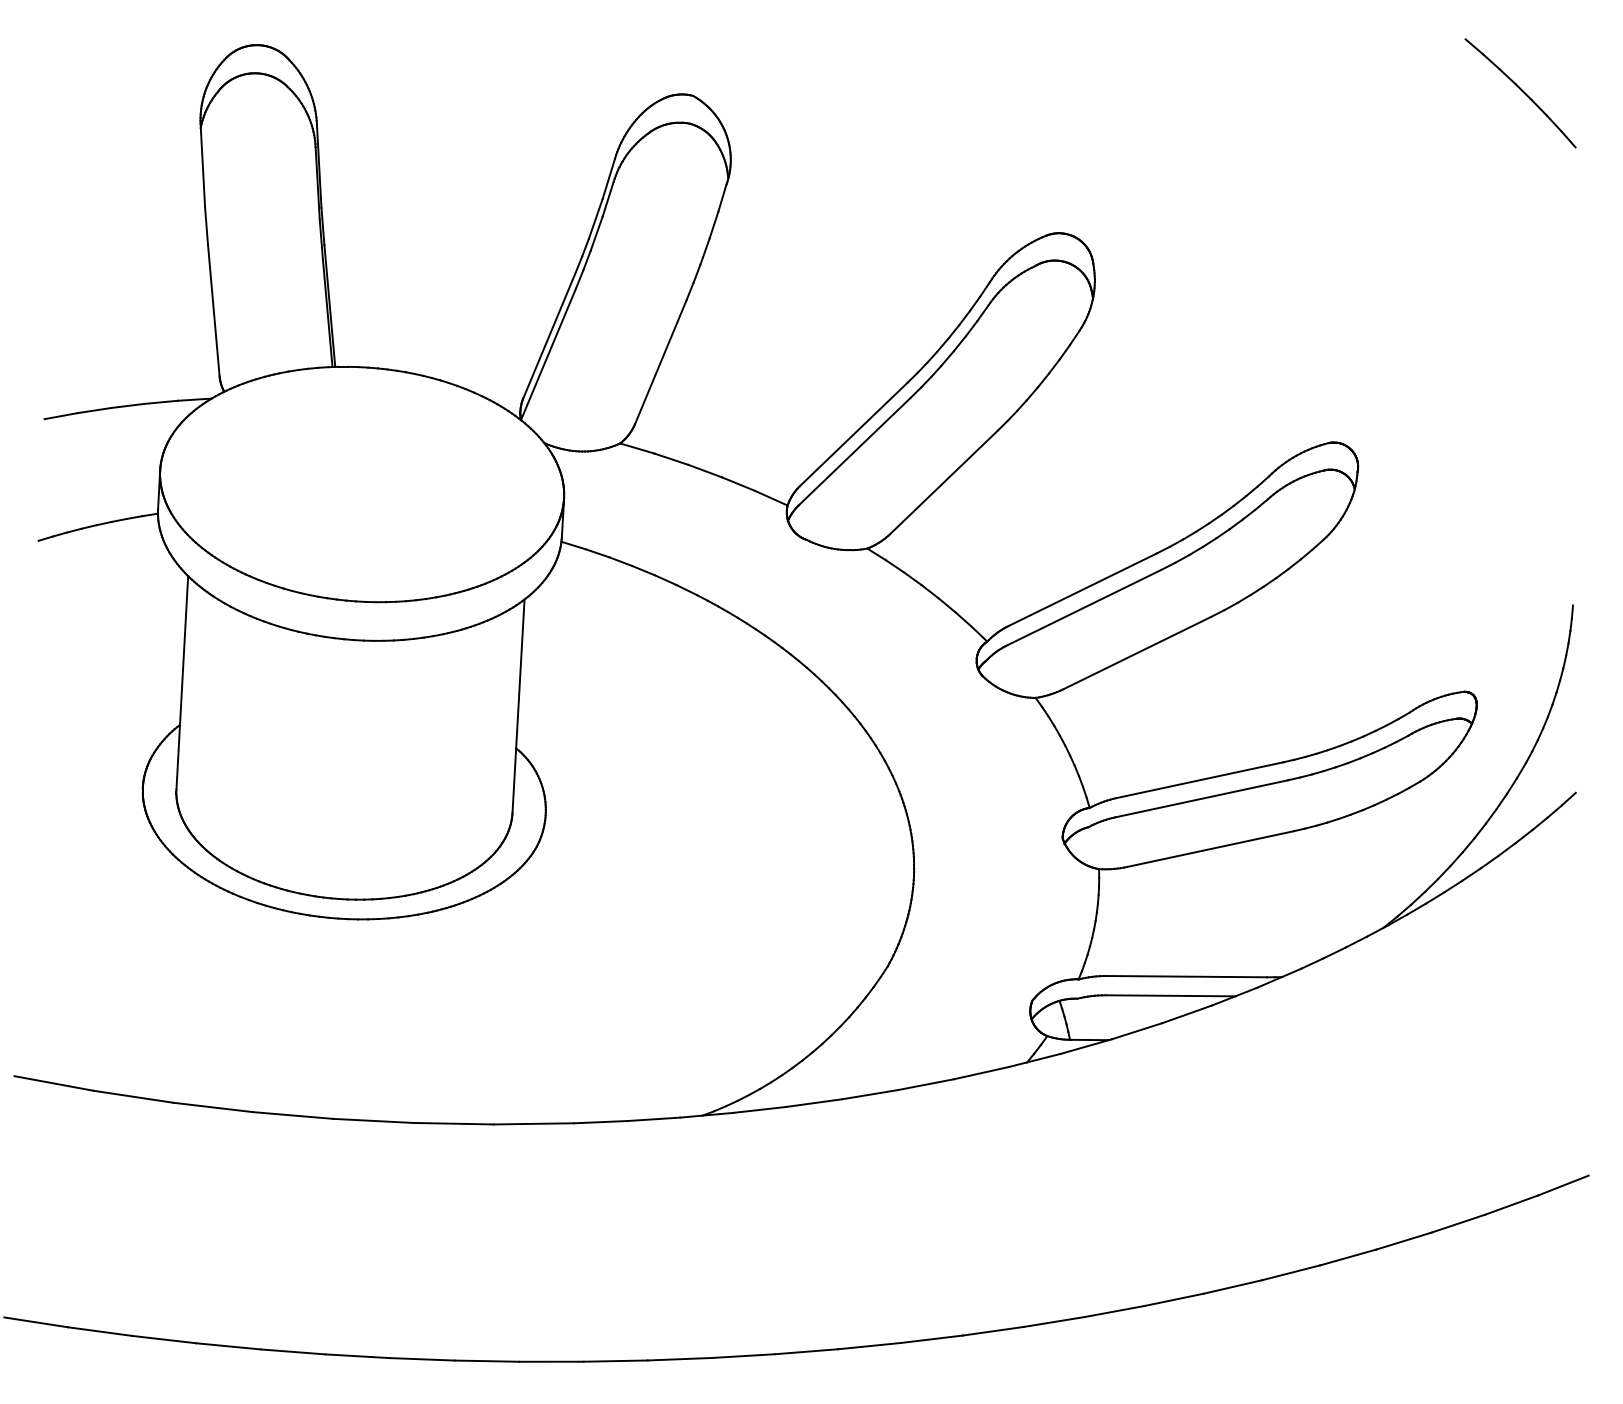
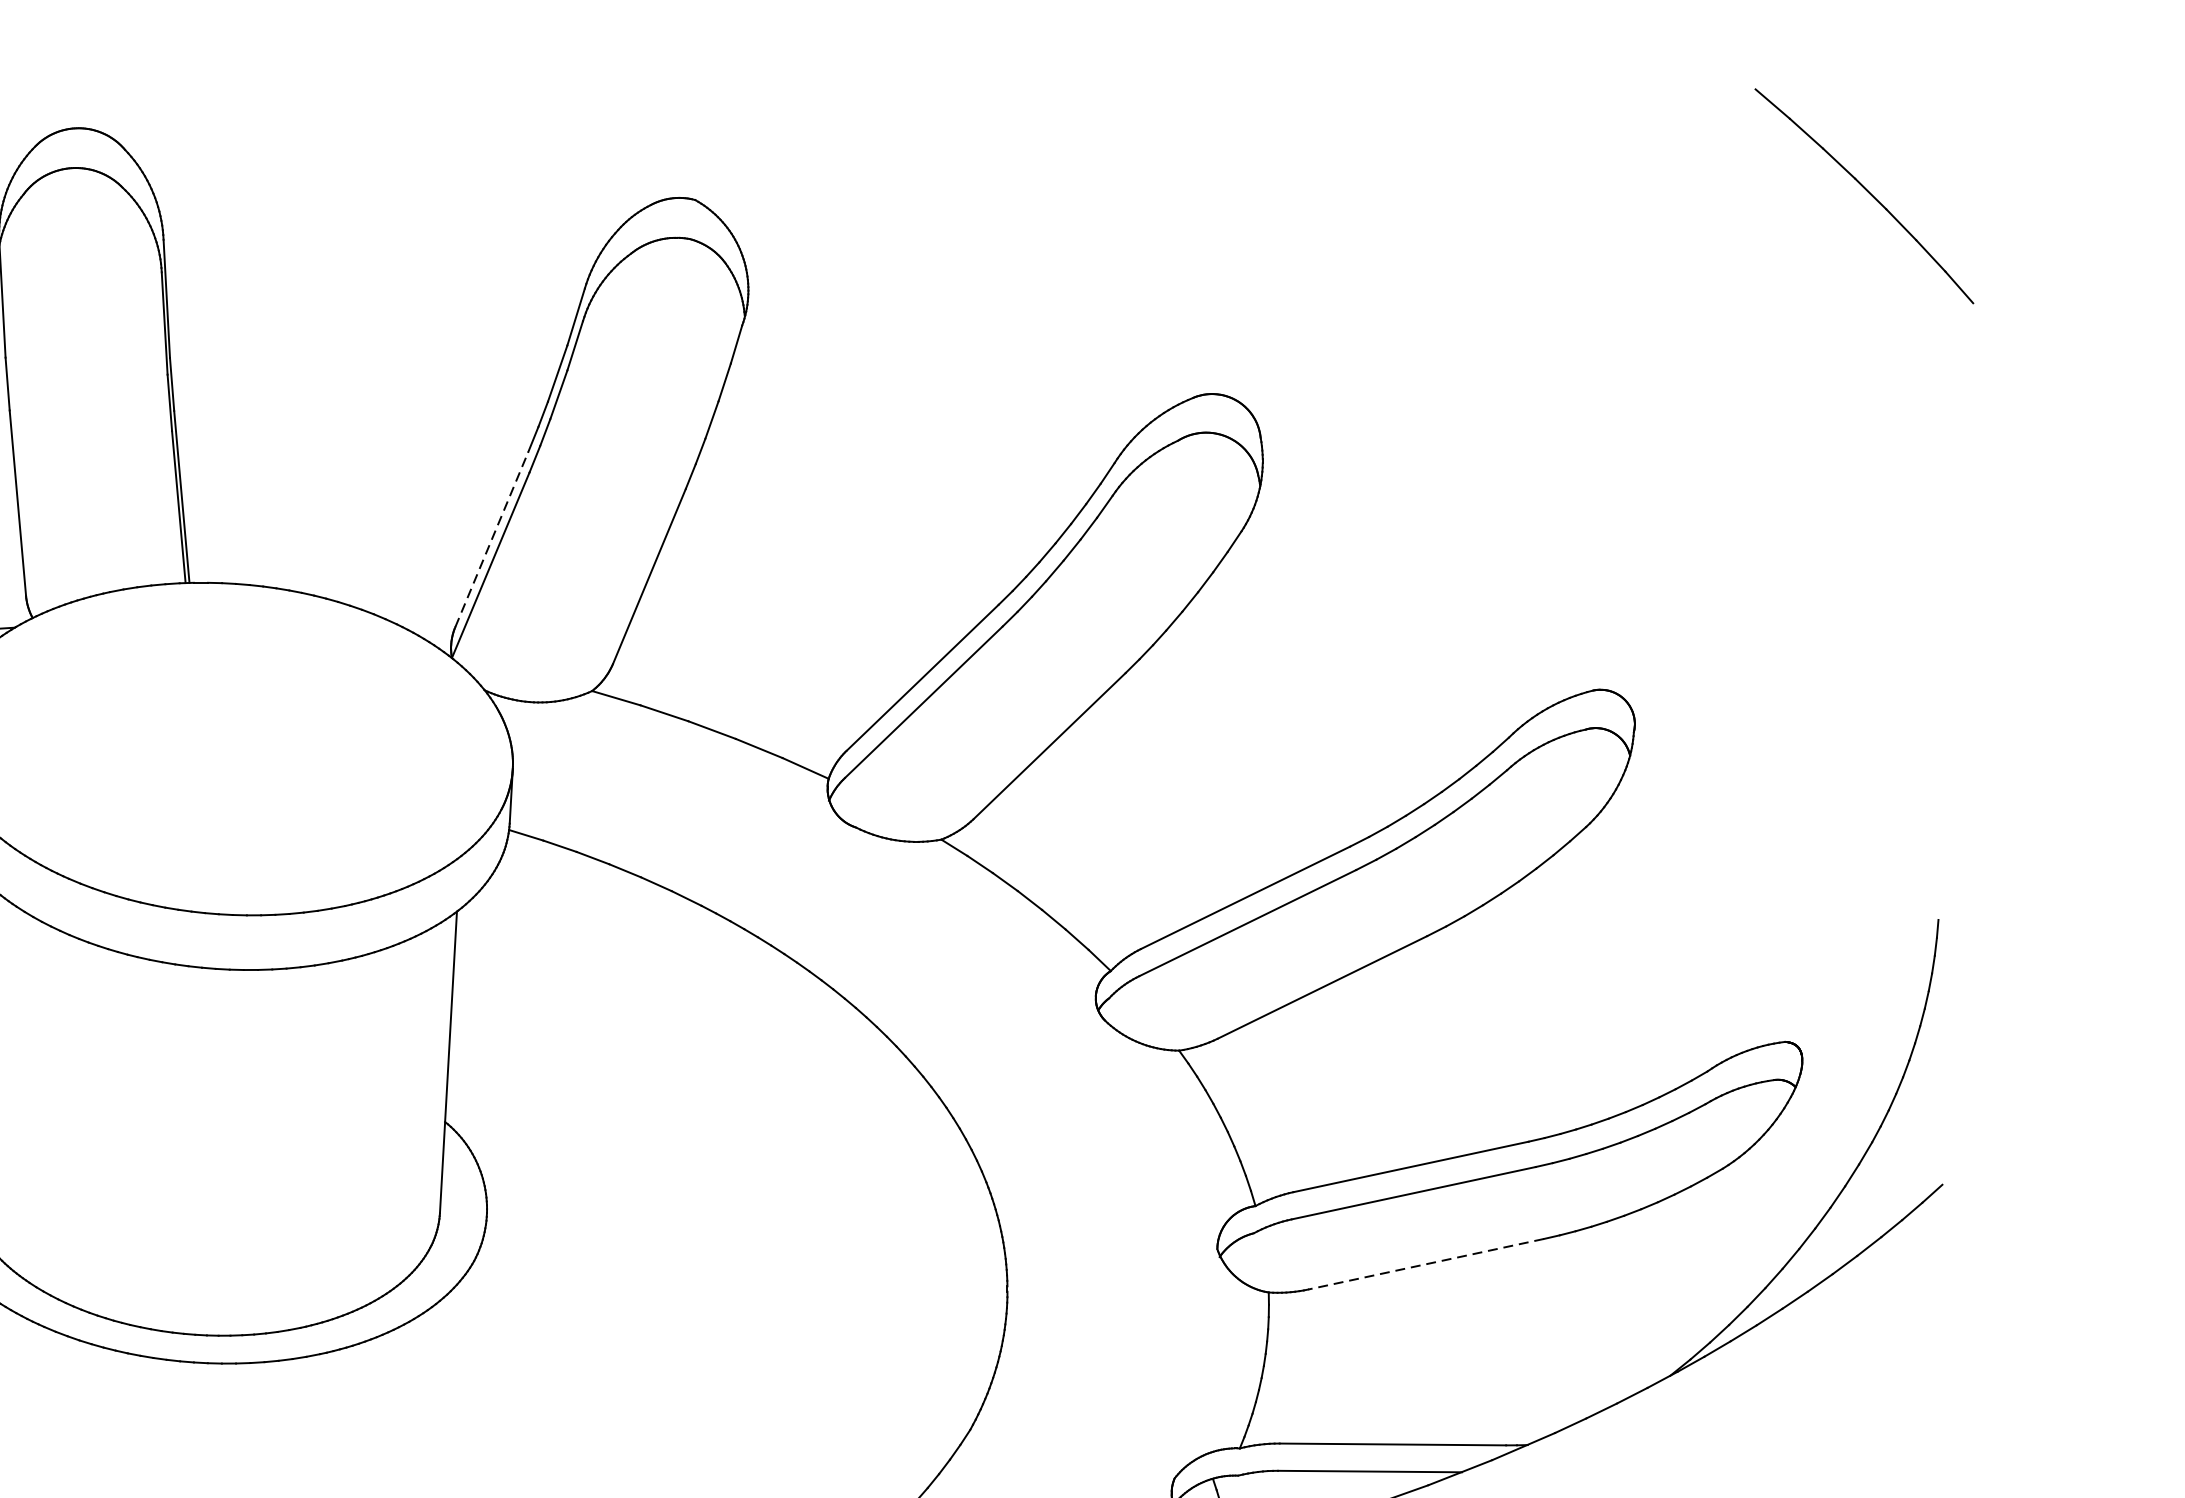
part: (1520, 93) -> (1864, 196), size x1.4
line: (549, 335) -> (492, 538), solid -> dashed
line: (1209, 849) -> (1424, 1264), solid -> dashed

